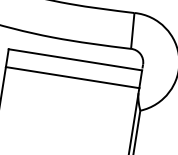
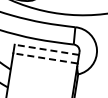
line: (74, 59) -> (46, 49), solid -> dashed
line: (72, 77) -> (45, 58), solid -> dashed

